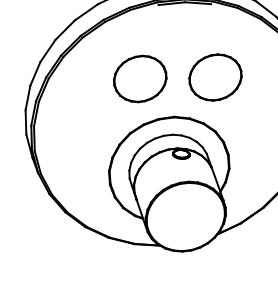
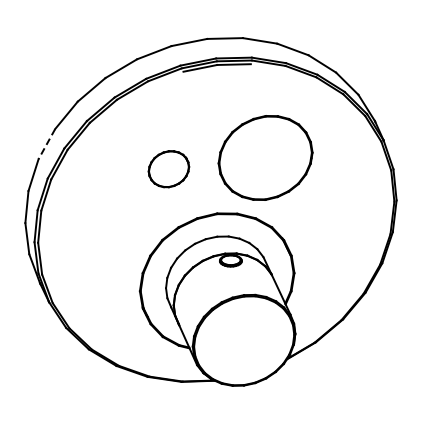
line: (47, 51) -> (46, 144), solid -> dashed
part: (214, 77) -> (264, 157), size x1.4
part: (139, 79) -> (168, 169), size x0.6

